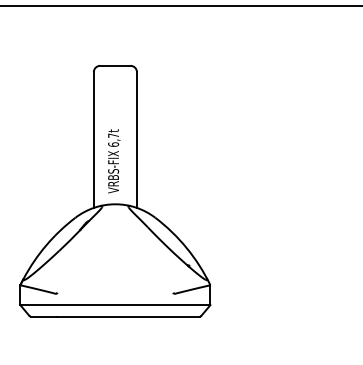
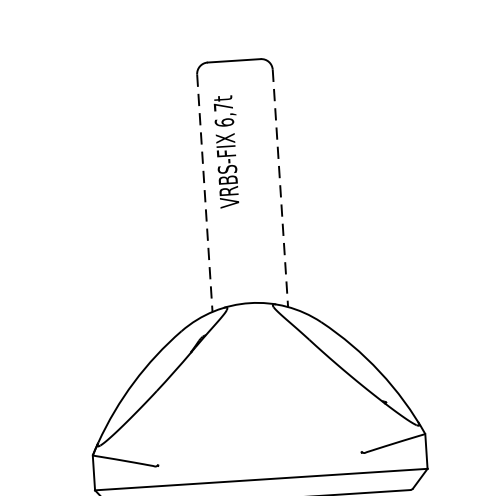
line: (93, 140) -> (204, 193), solid -> dashed
line: (136, 140) -> (279, 189), solid -> dashed
text: (114, 161) -> (227, 152), moved

